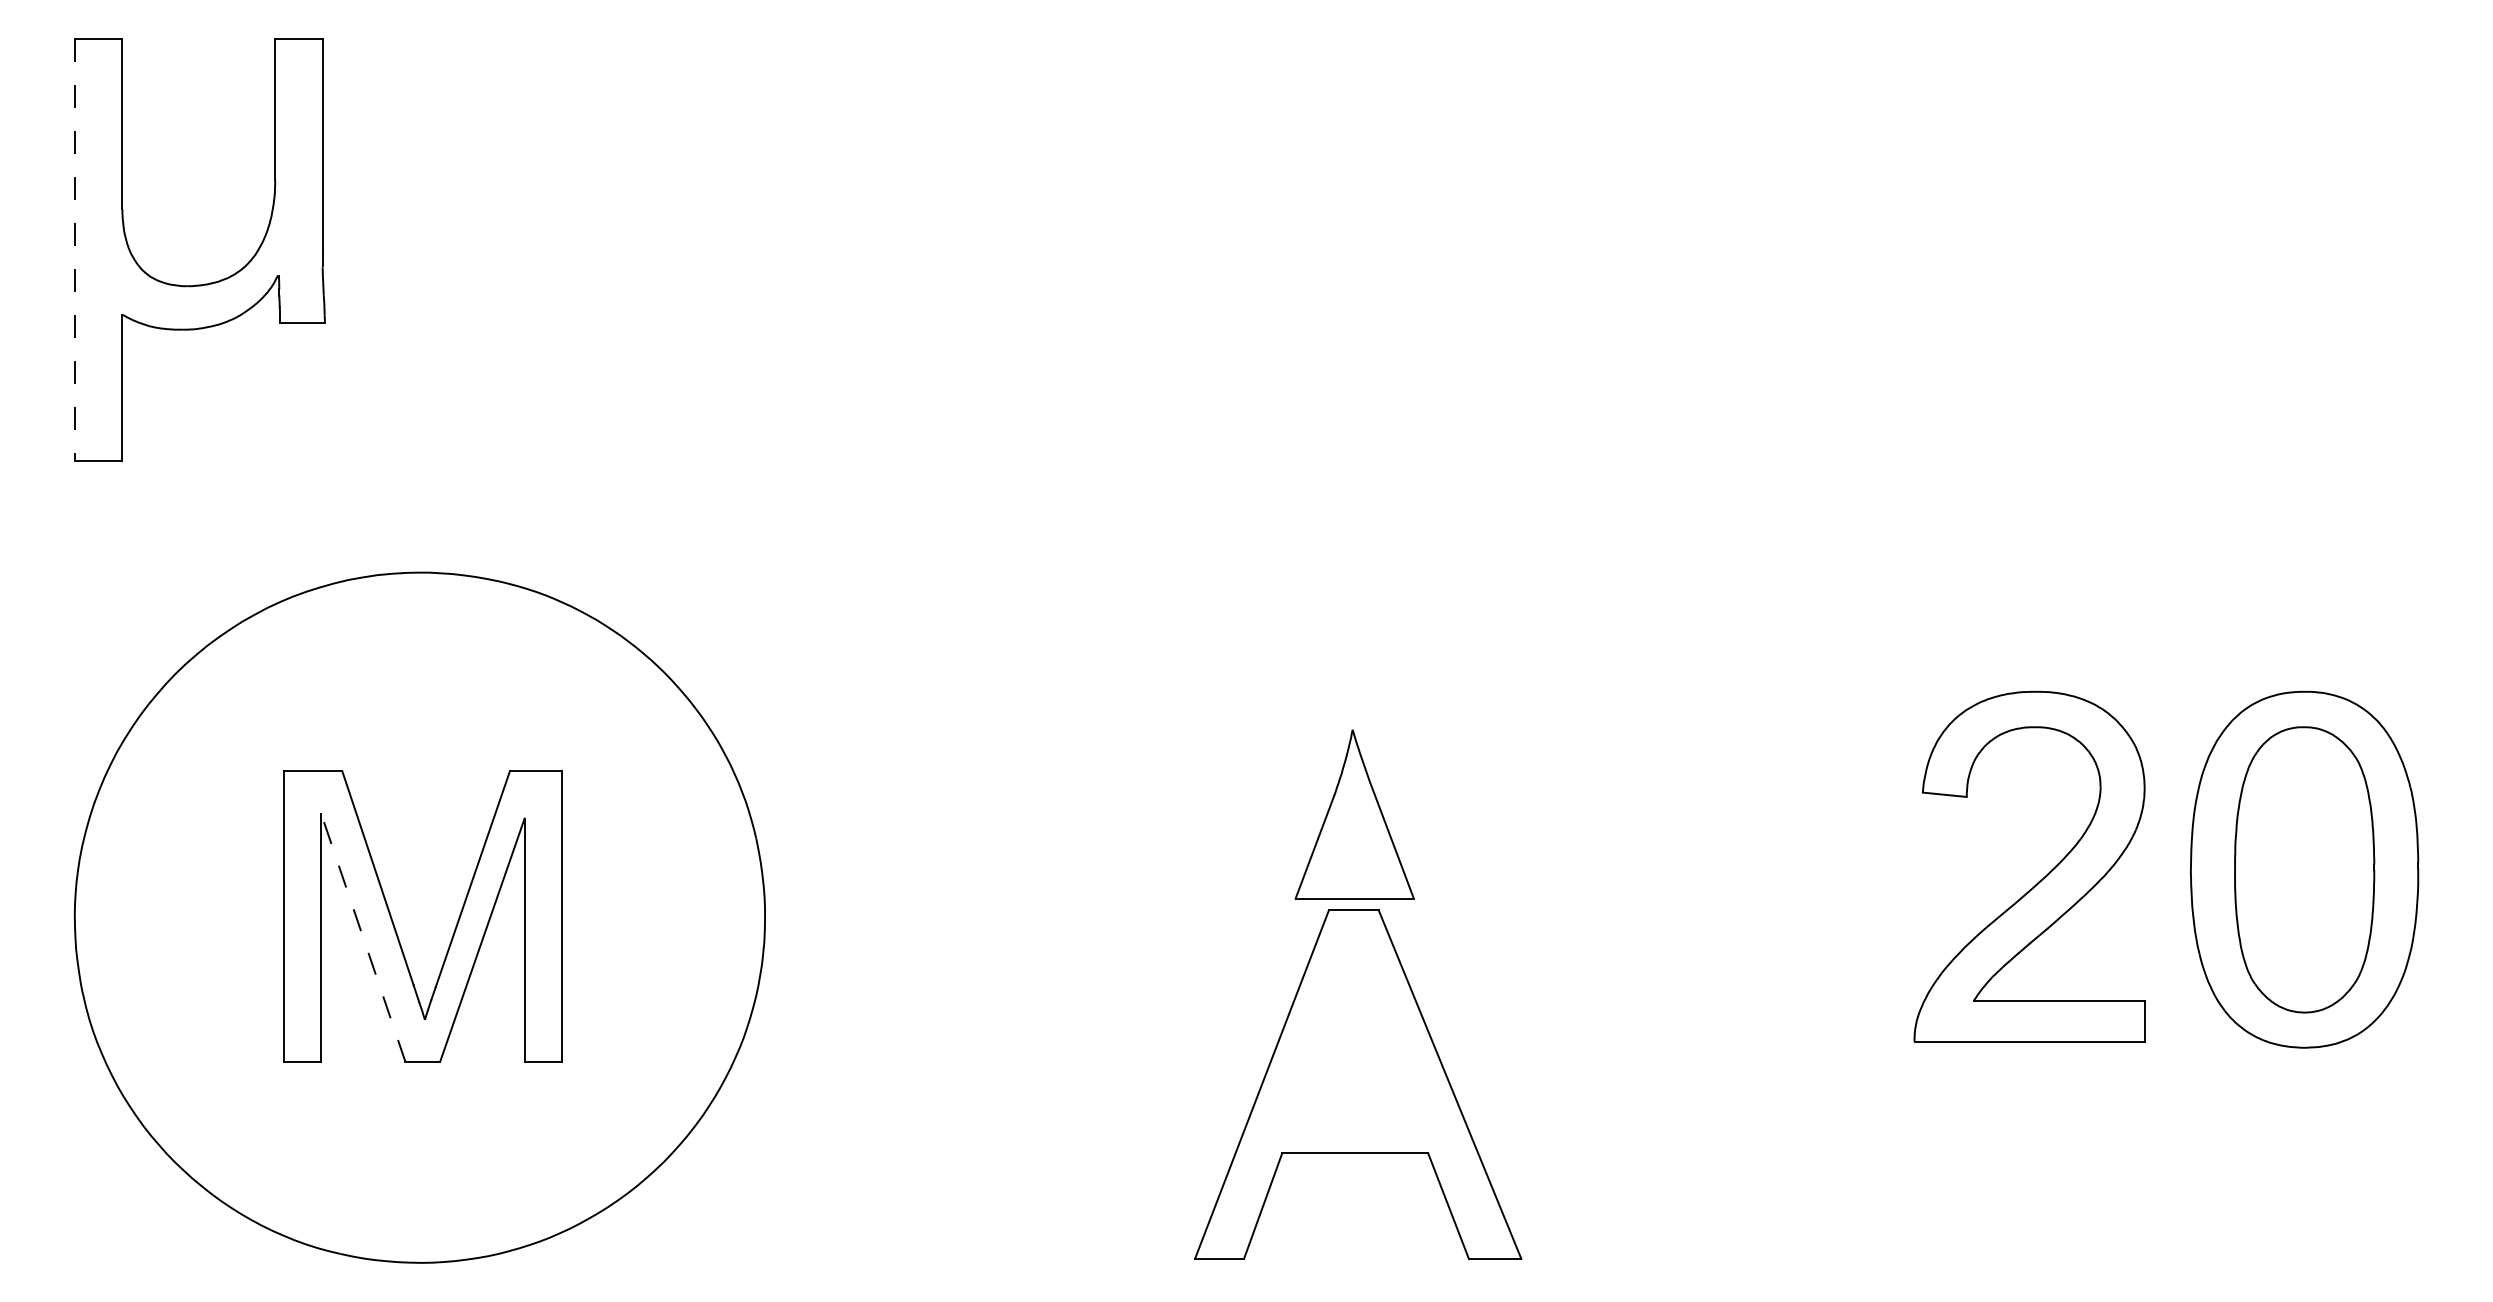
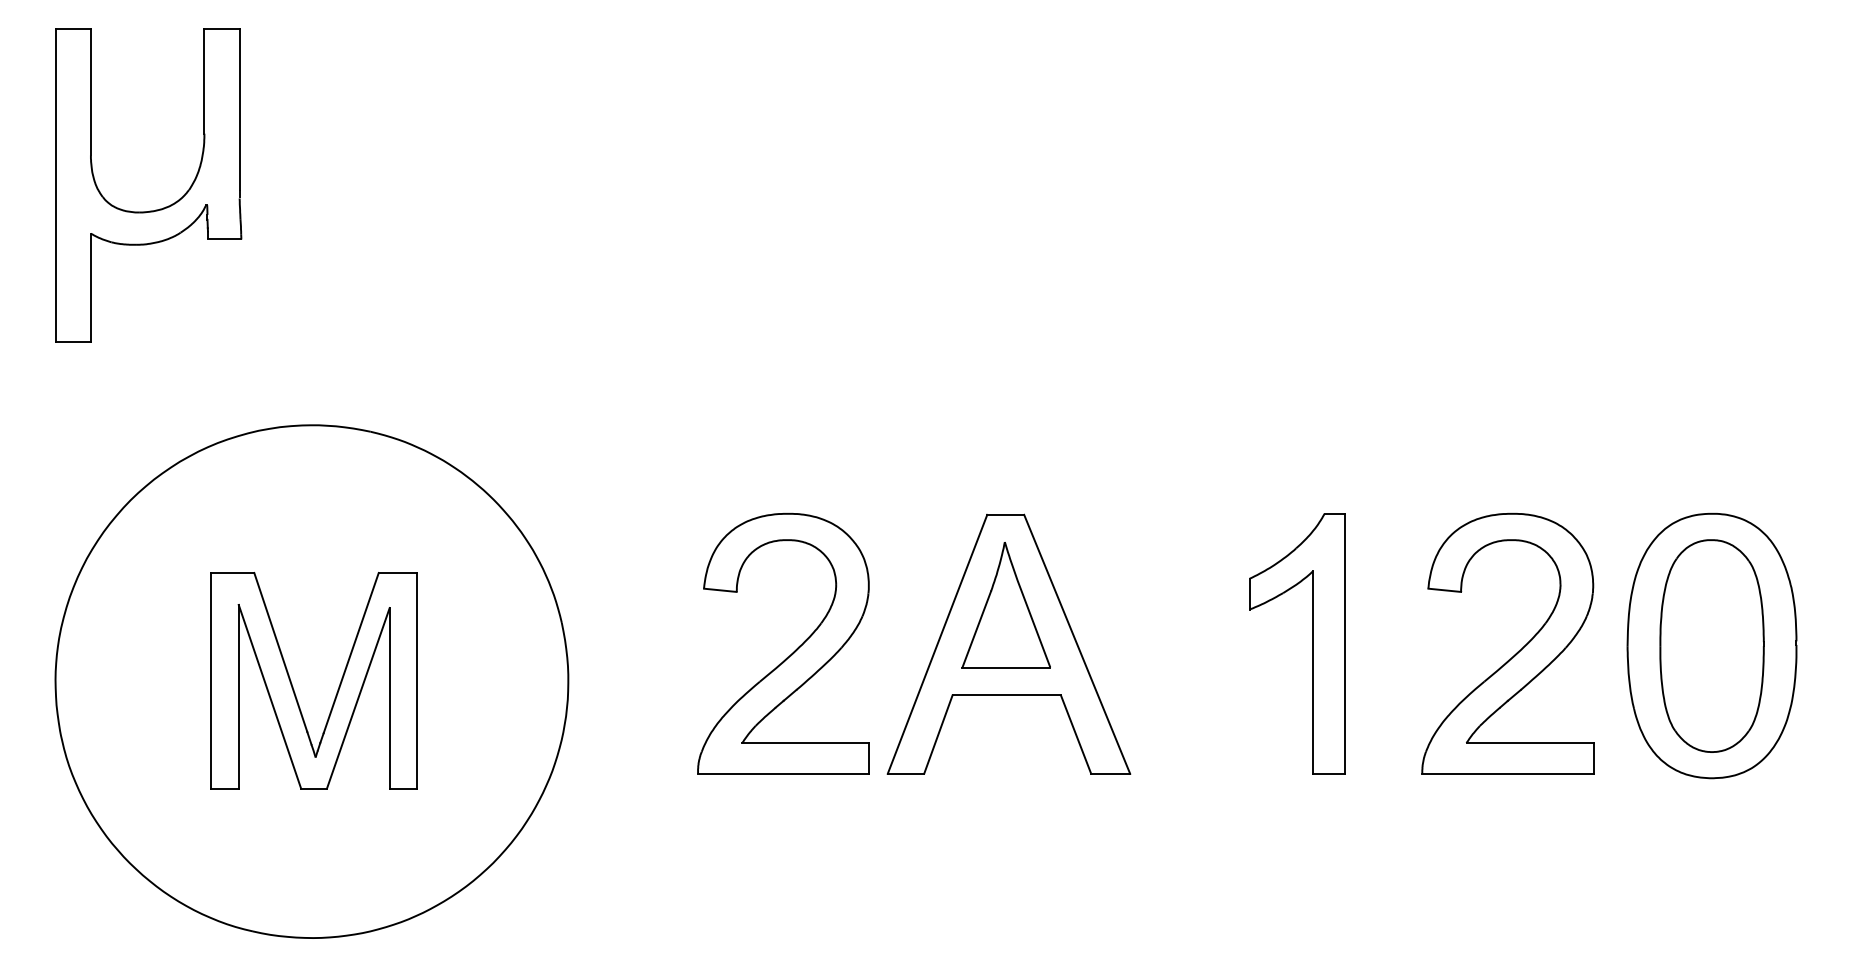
line: (75, 249) -> (56, 185), dashed -> solid
part: (1767, 866) -> (1313, 643), added
part: (1063, 881) -> (790, 654), added
line: (363, 938) -> (270, 697), dashed -> solid
part: (1358, 1084) -> (1009, 644), moved

